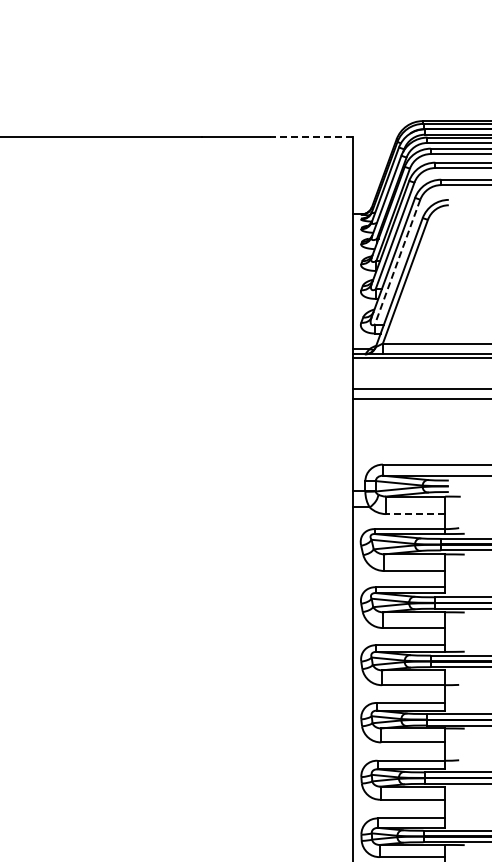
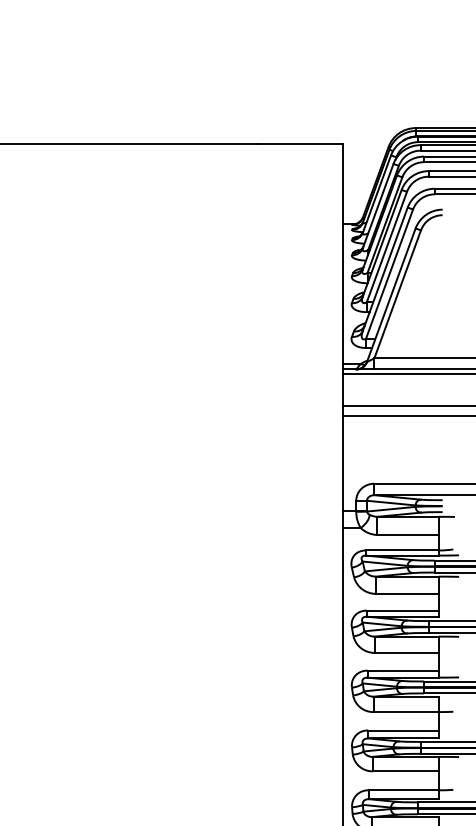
line: (310, 136) -> (299, 144), dashed -> solid
line: (397, 262) -> (389, 274), dashed -> solid
line: (415, 514) -> (408, 535), dashed -> solid

